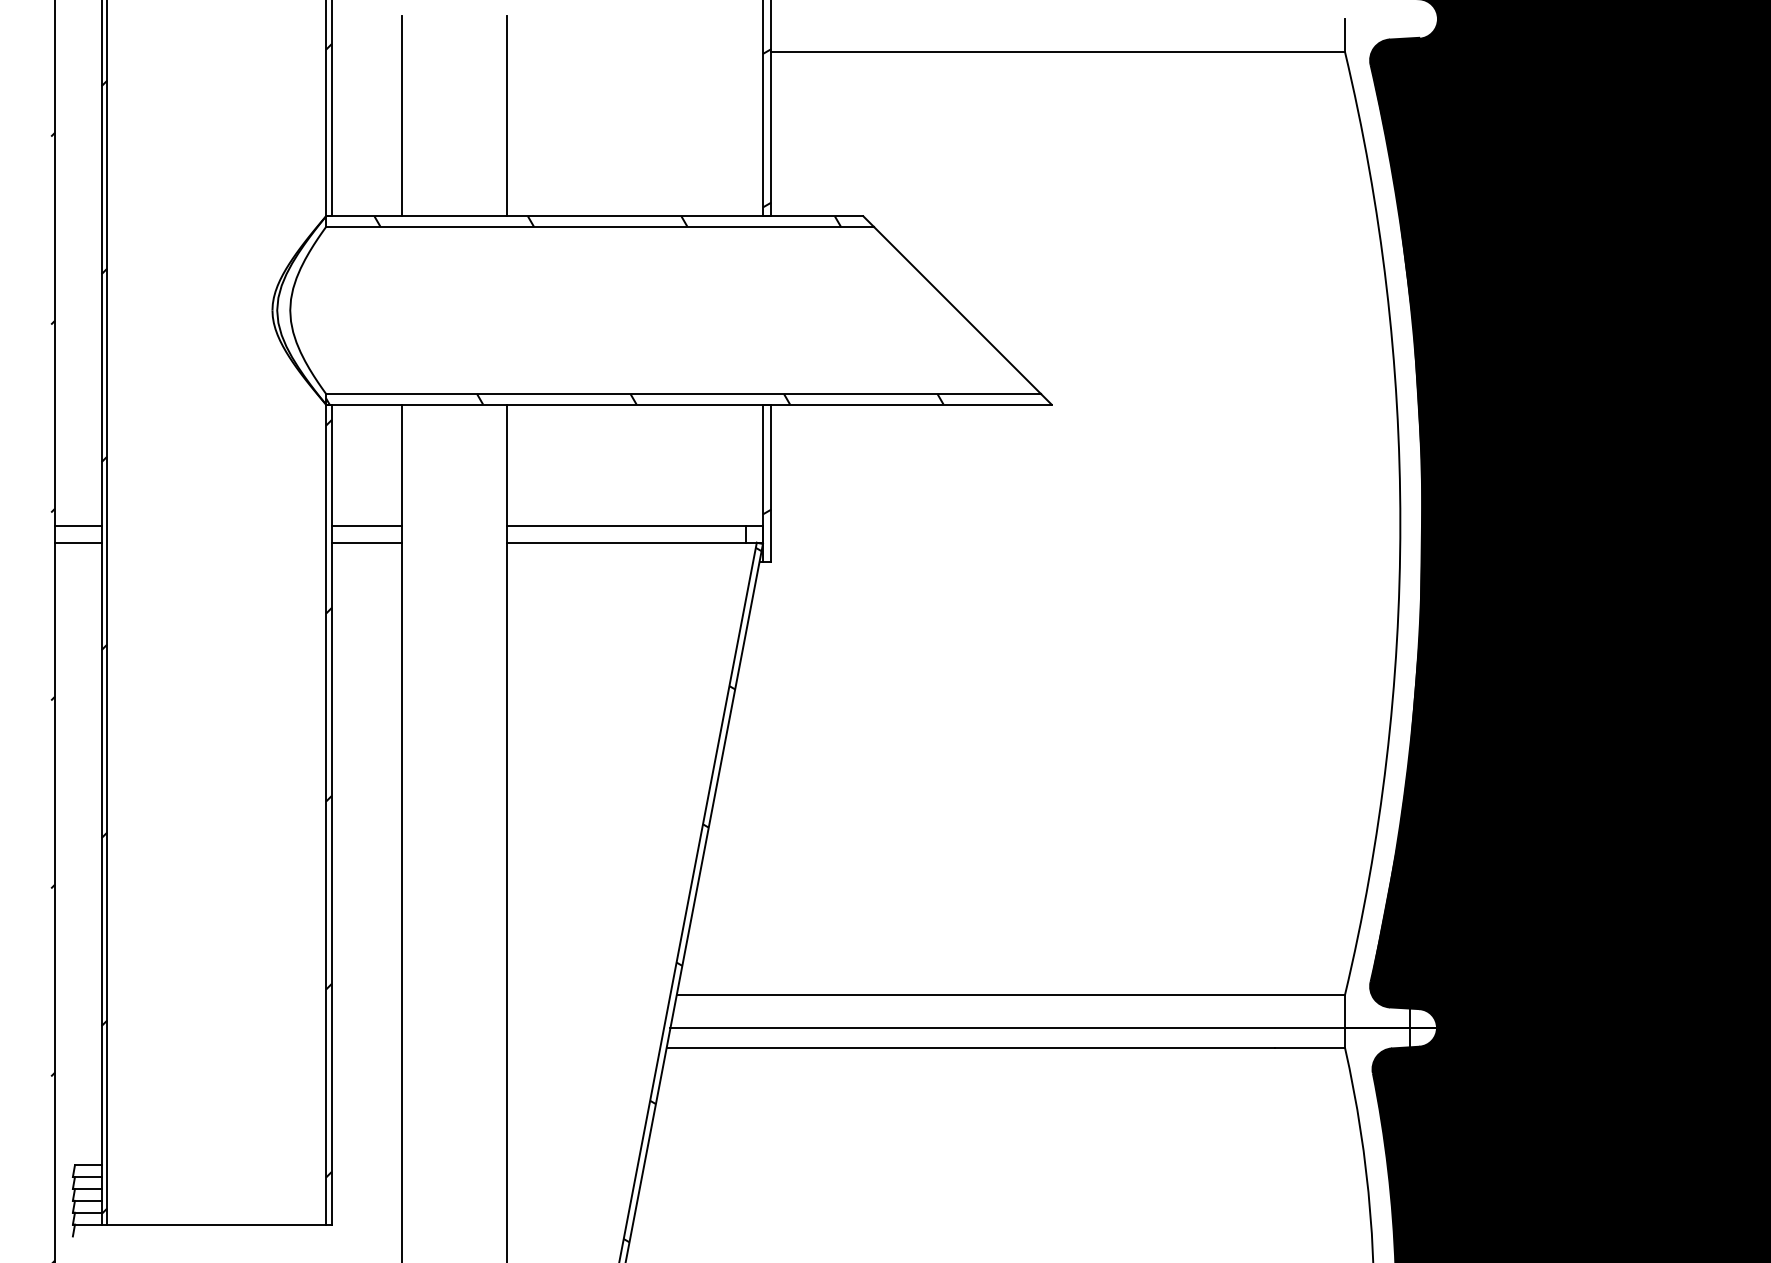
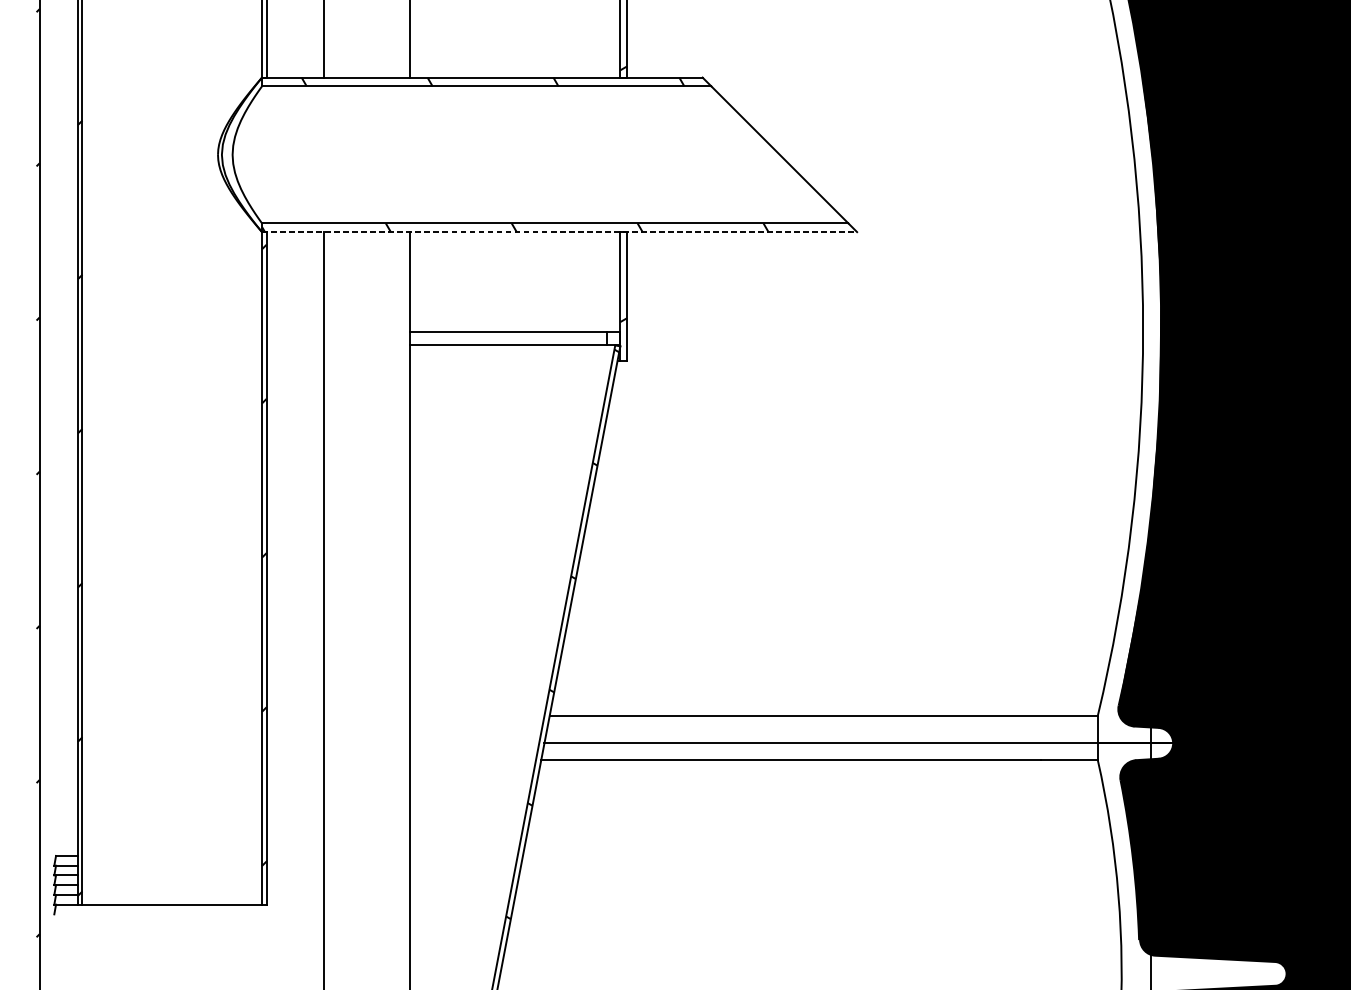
line: (688, 404) -> (559, 232), solid -> dashed
line: (78, 526) -> (58, 332), removed
line: (366, 526) -> (295, 332), removed
line: (78, 542) -> (58, 345), removed
line: (366, 542) -> (295, 345), removed

